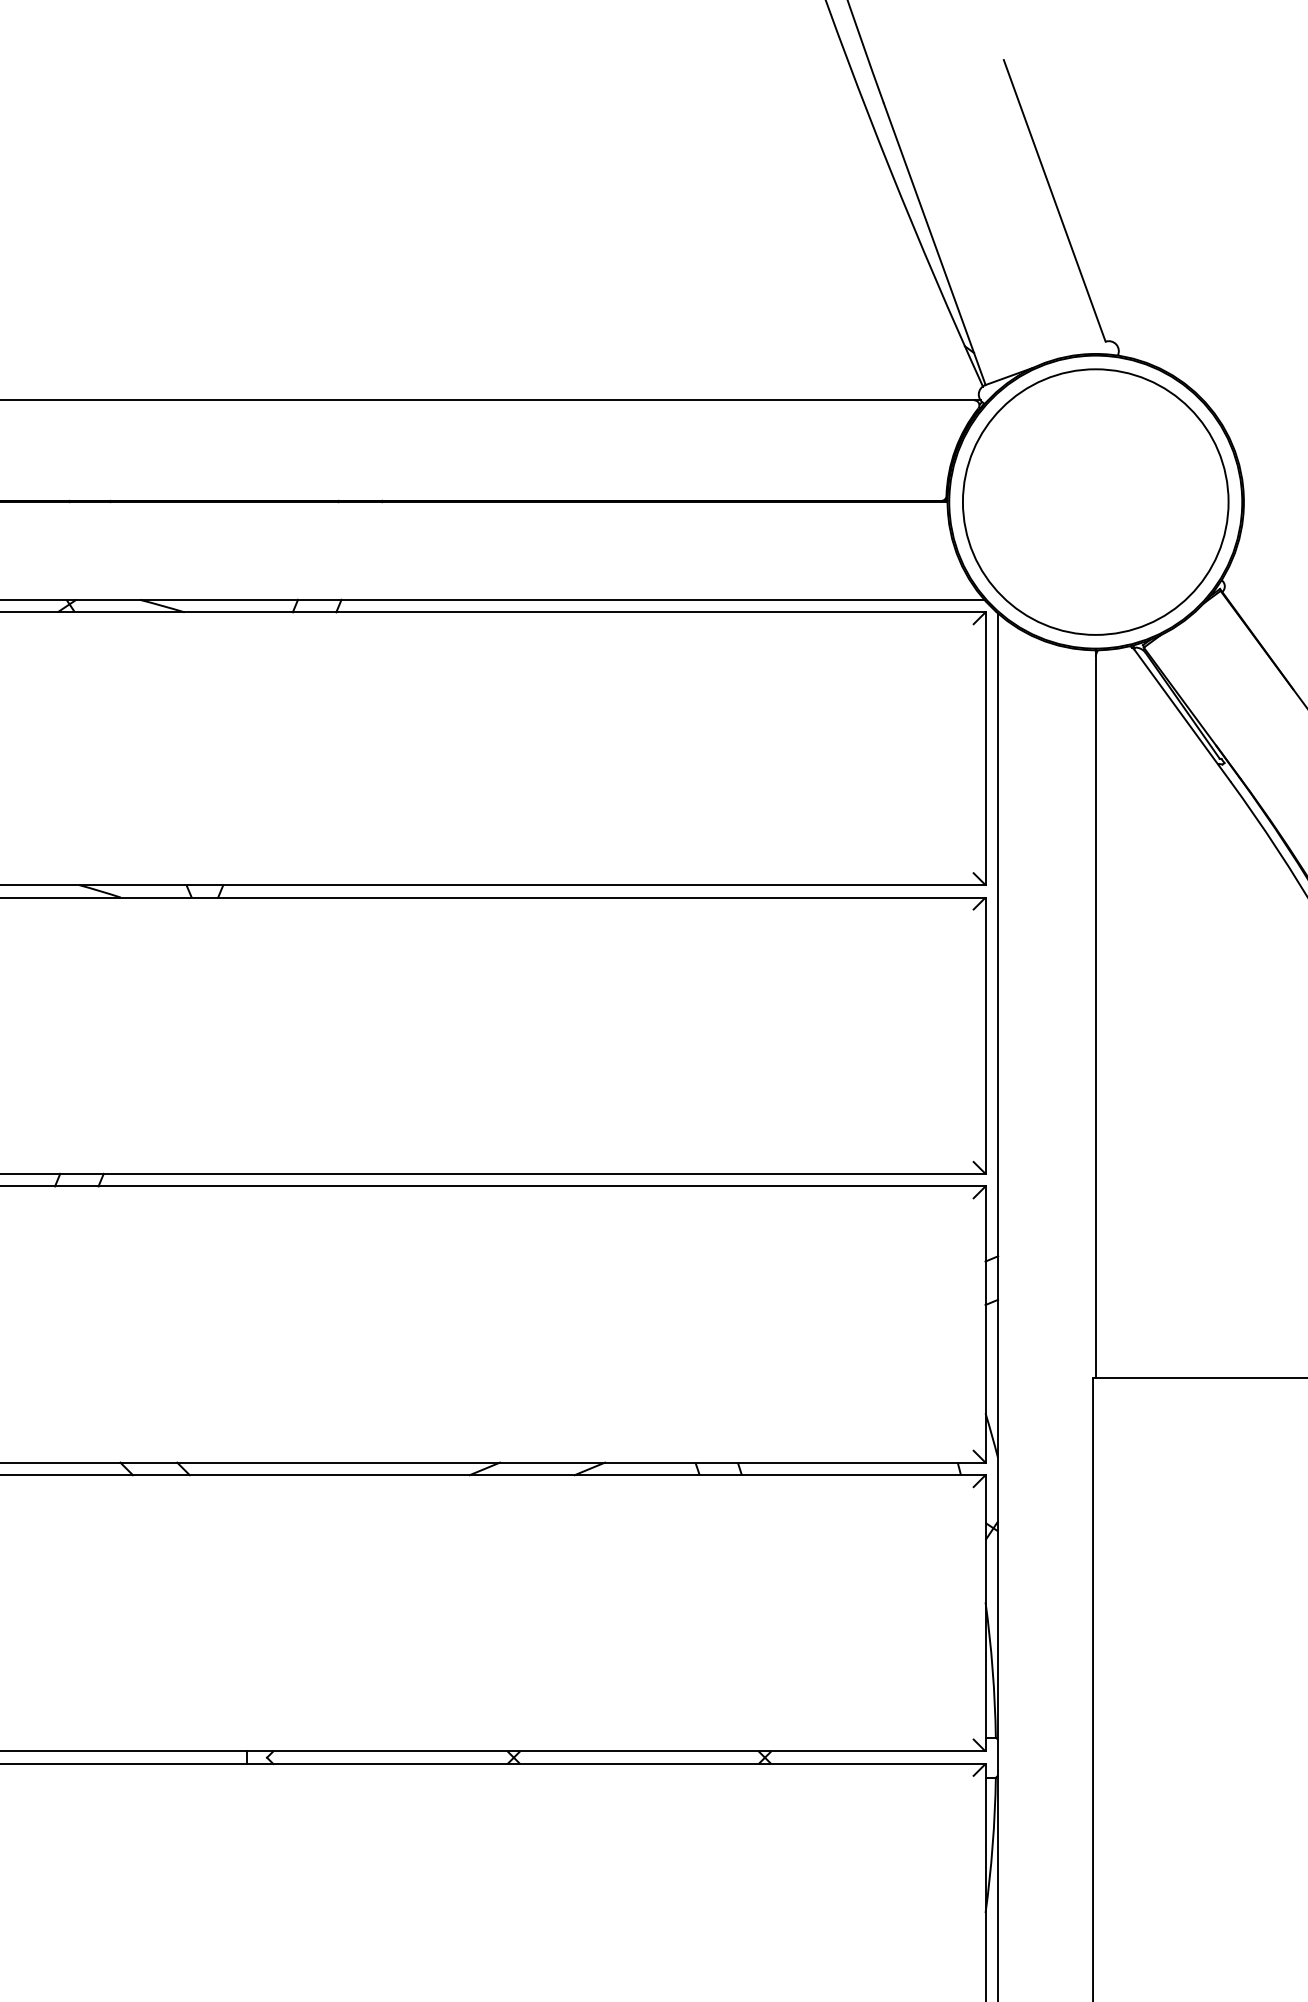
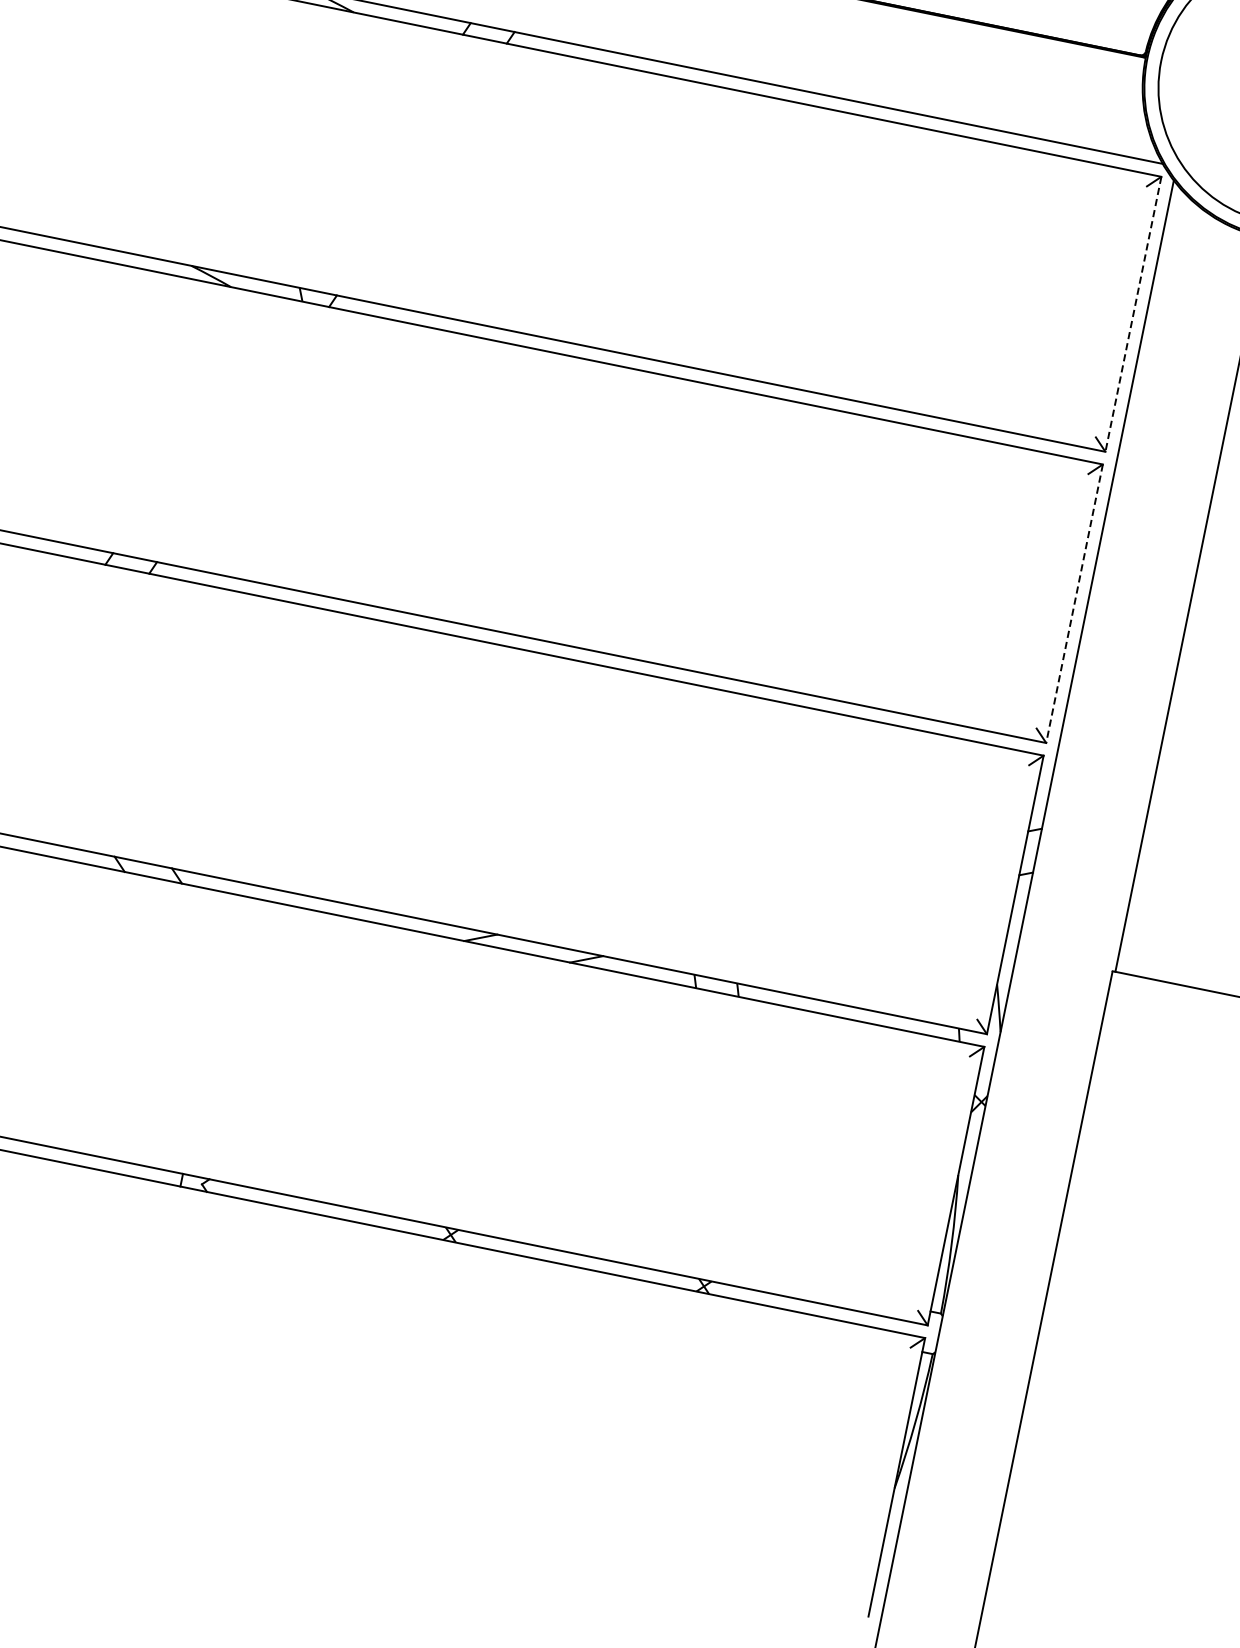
line: (985, 749) -> (1133, 315), solid -> dashed
line: (985, 1036) -> (1074, 604), solid -> dashed

